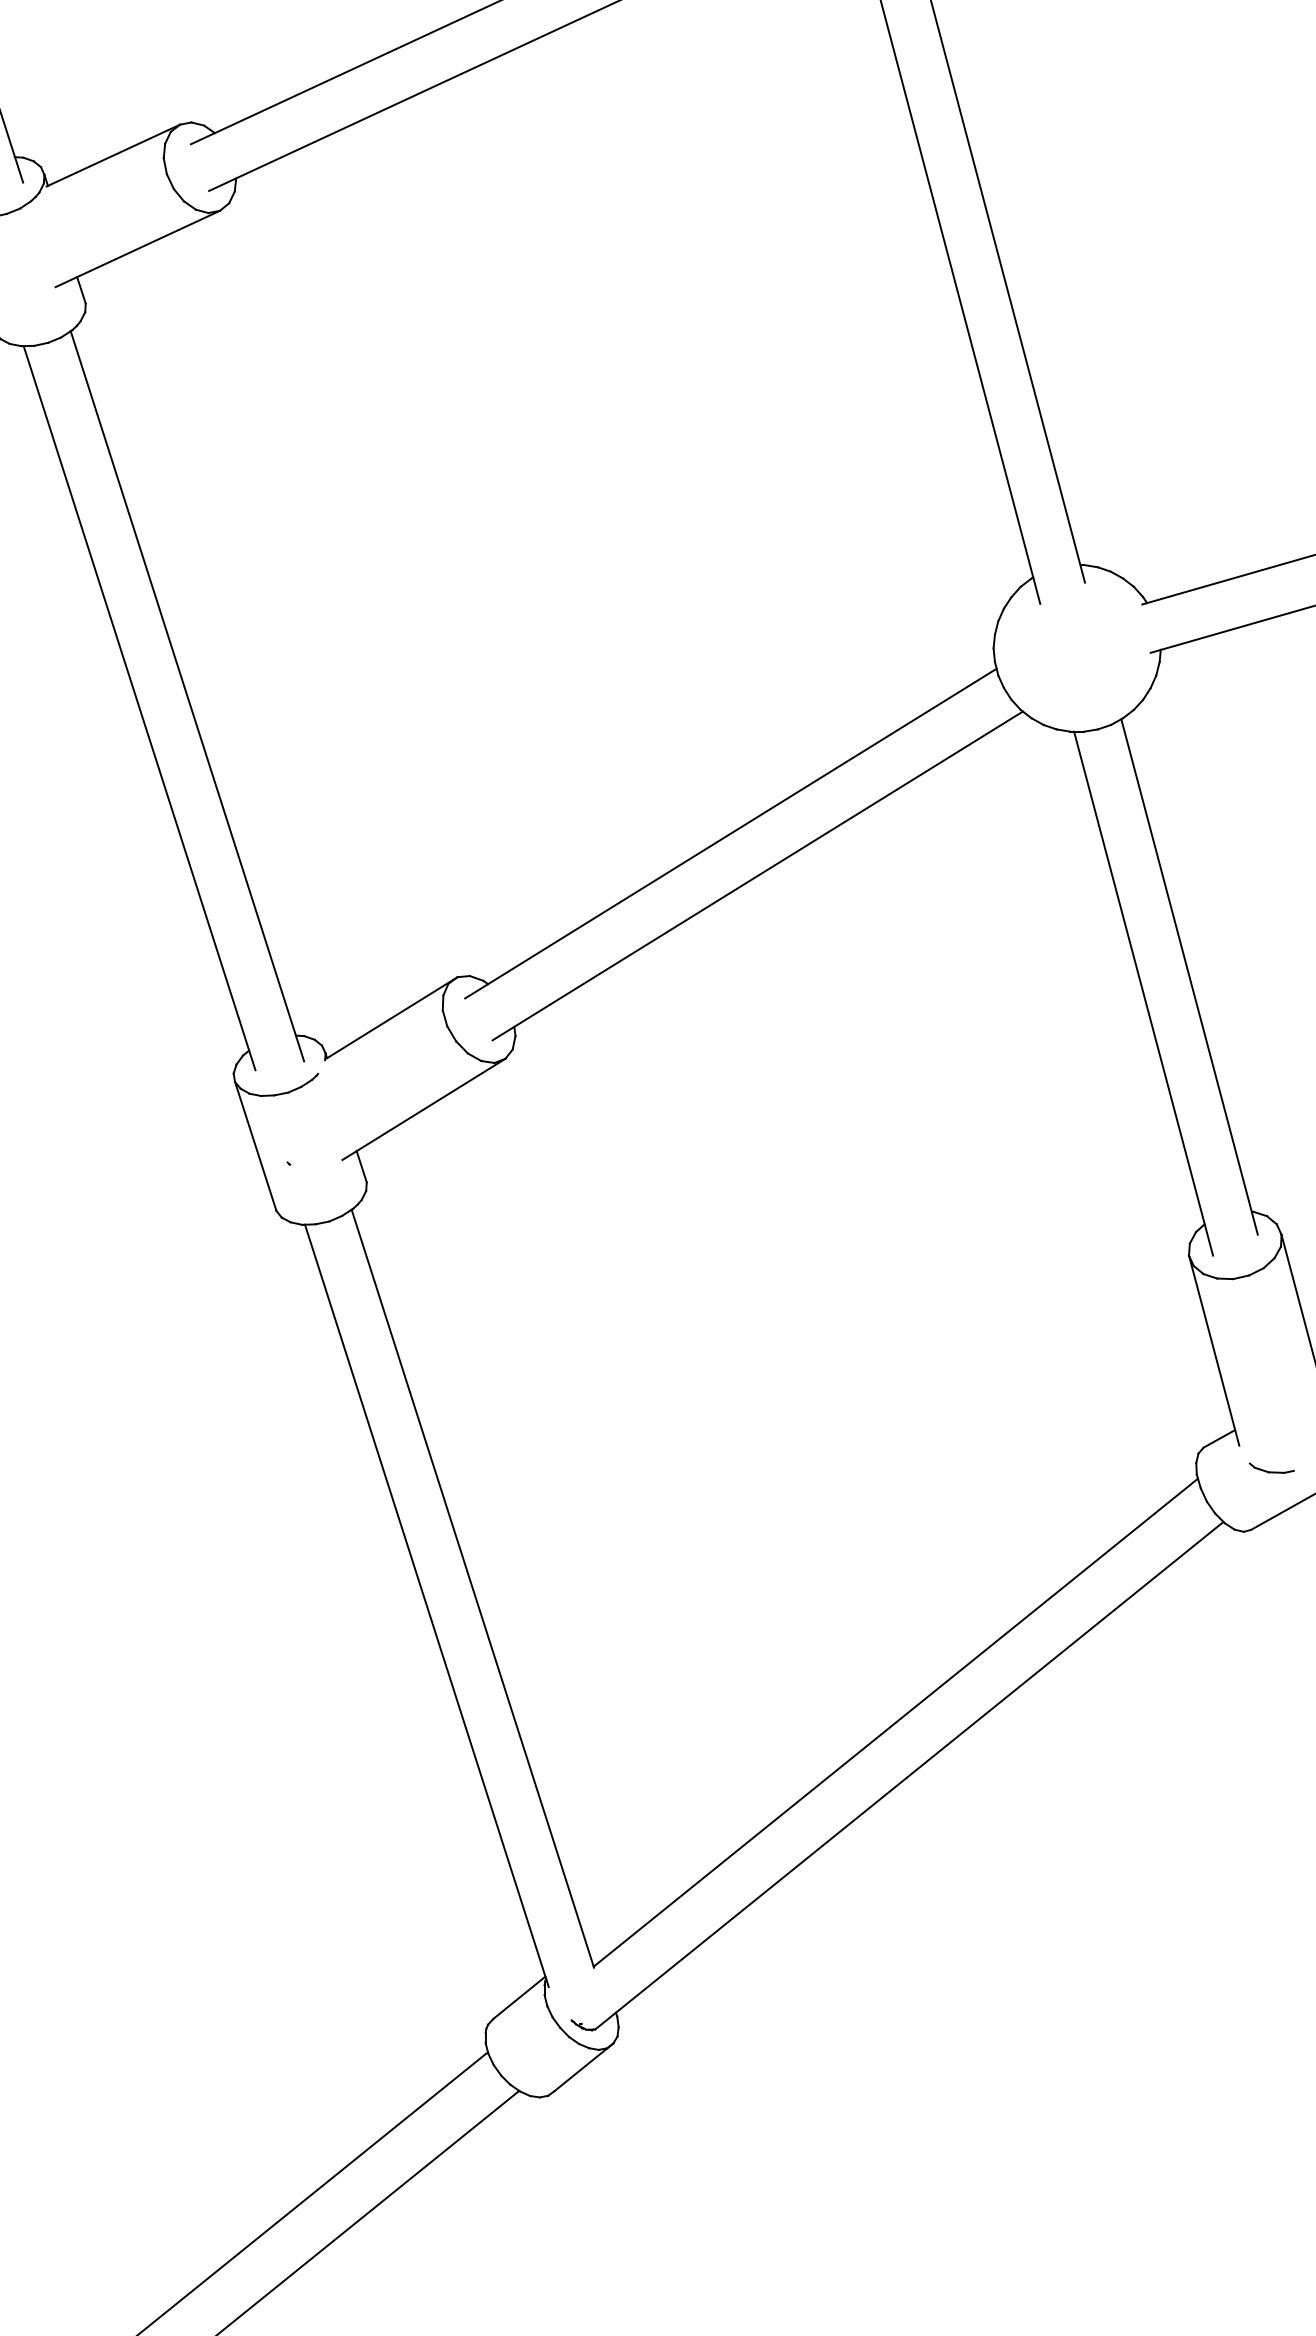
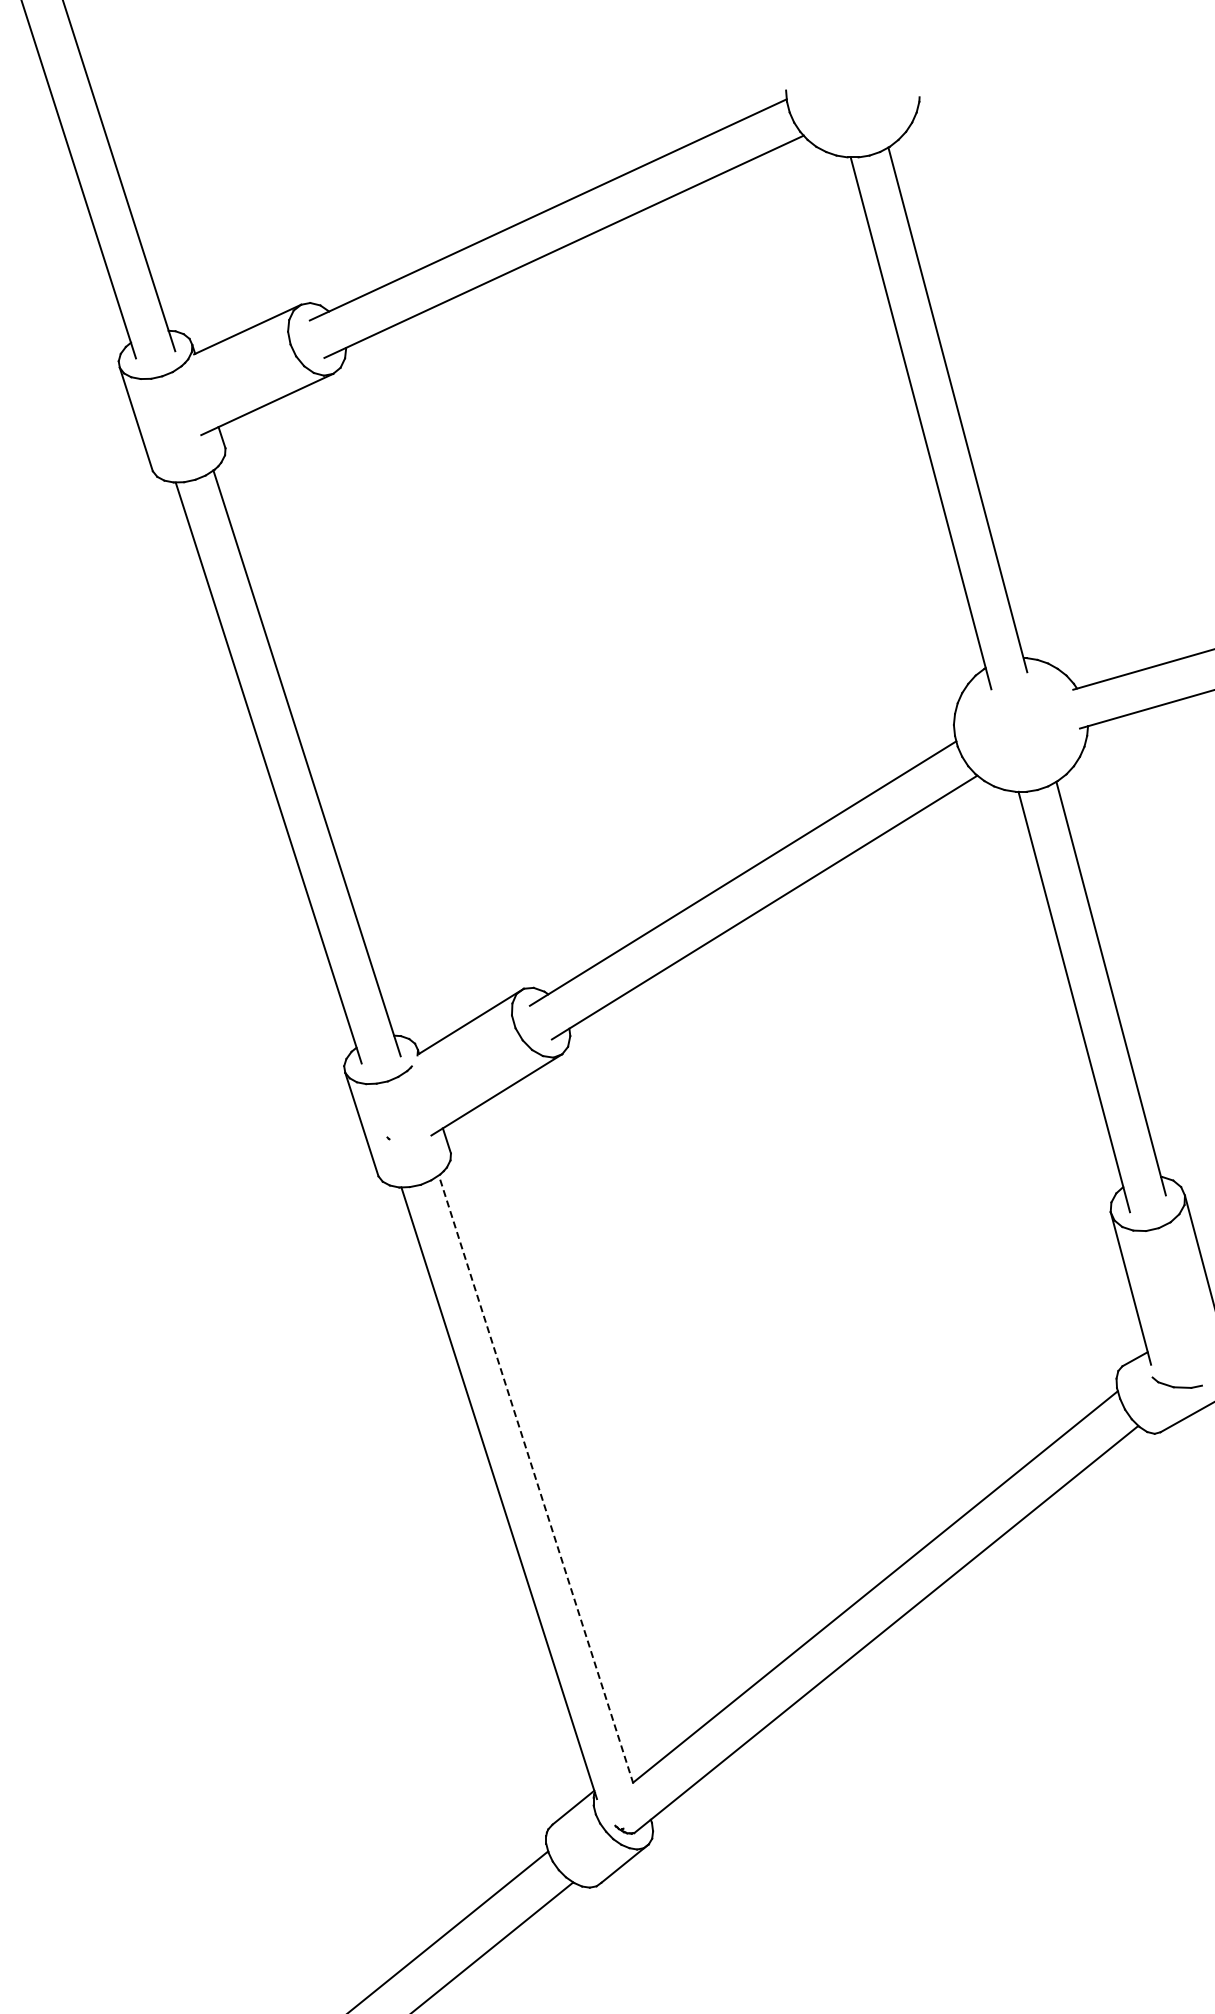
part: (1270, 1467) -> (1176, 1382), size x1.4
line: (472, 1588) -> (535, 1479), solid -> dashed

